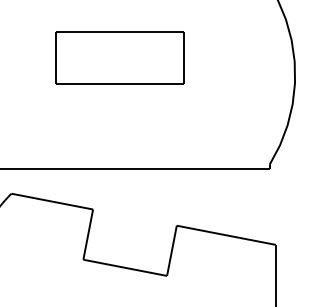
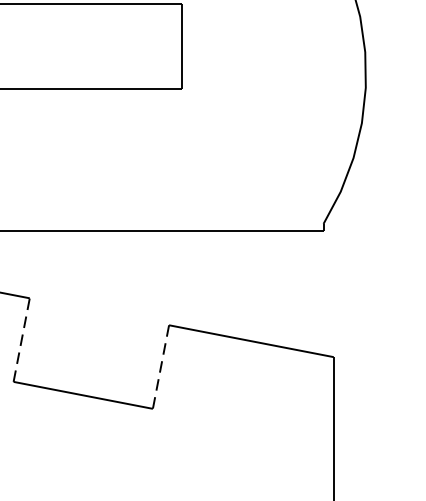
line: (88, 234) -> (22, 339), solid -> dashed
line: (171, 250) -> (160, 366), solid -> dashed

